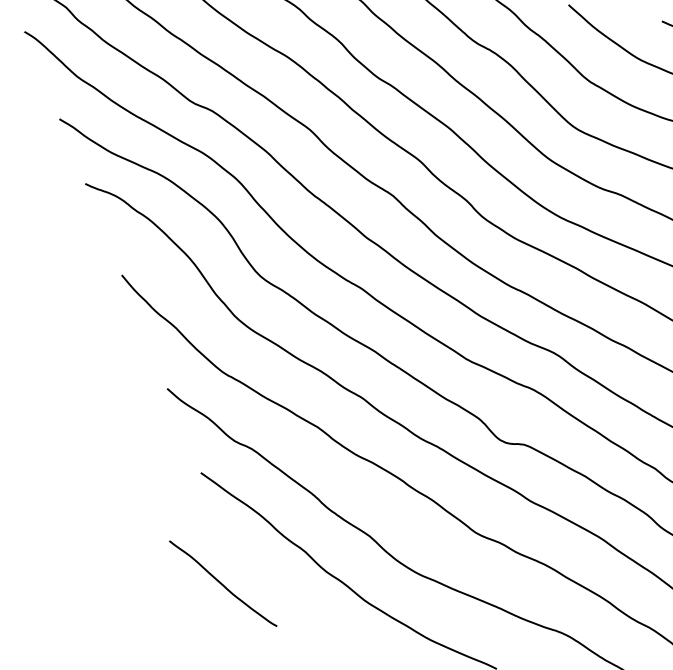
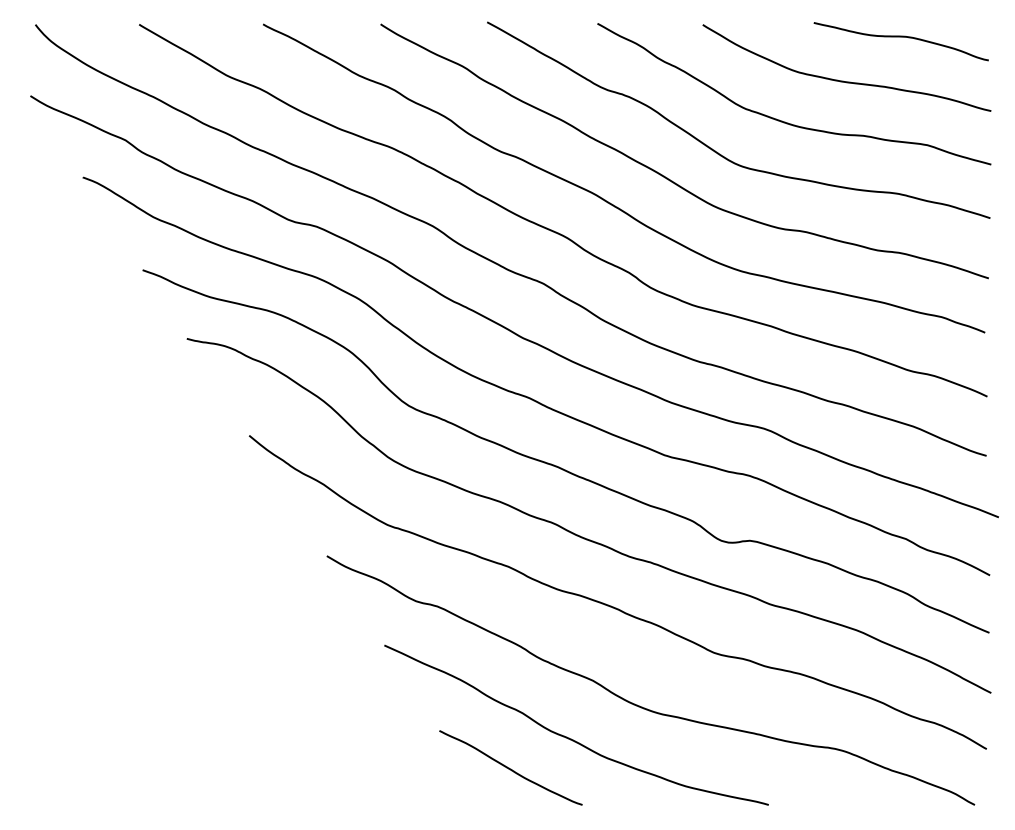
curve: (222, 583) -> (509, 767), moved

